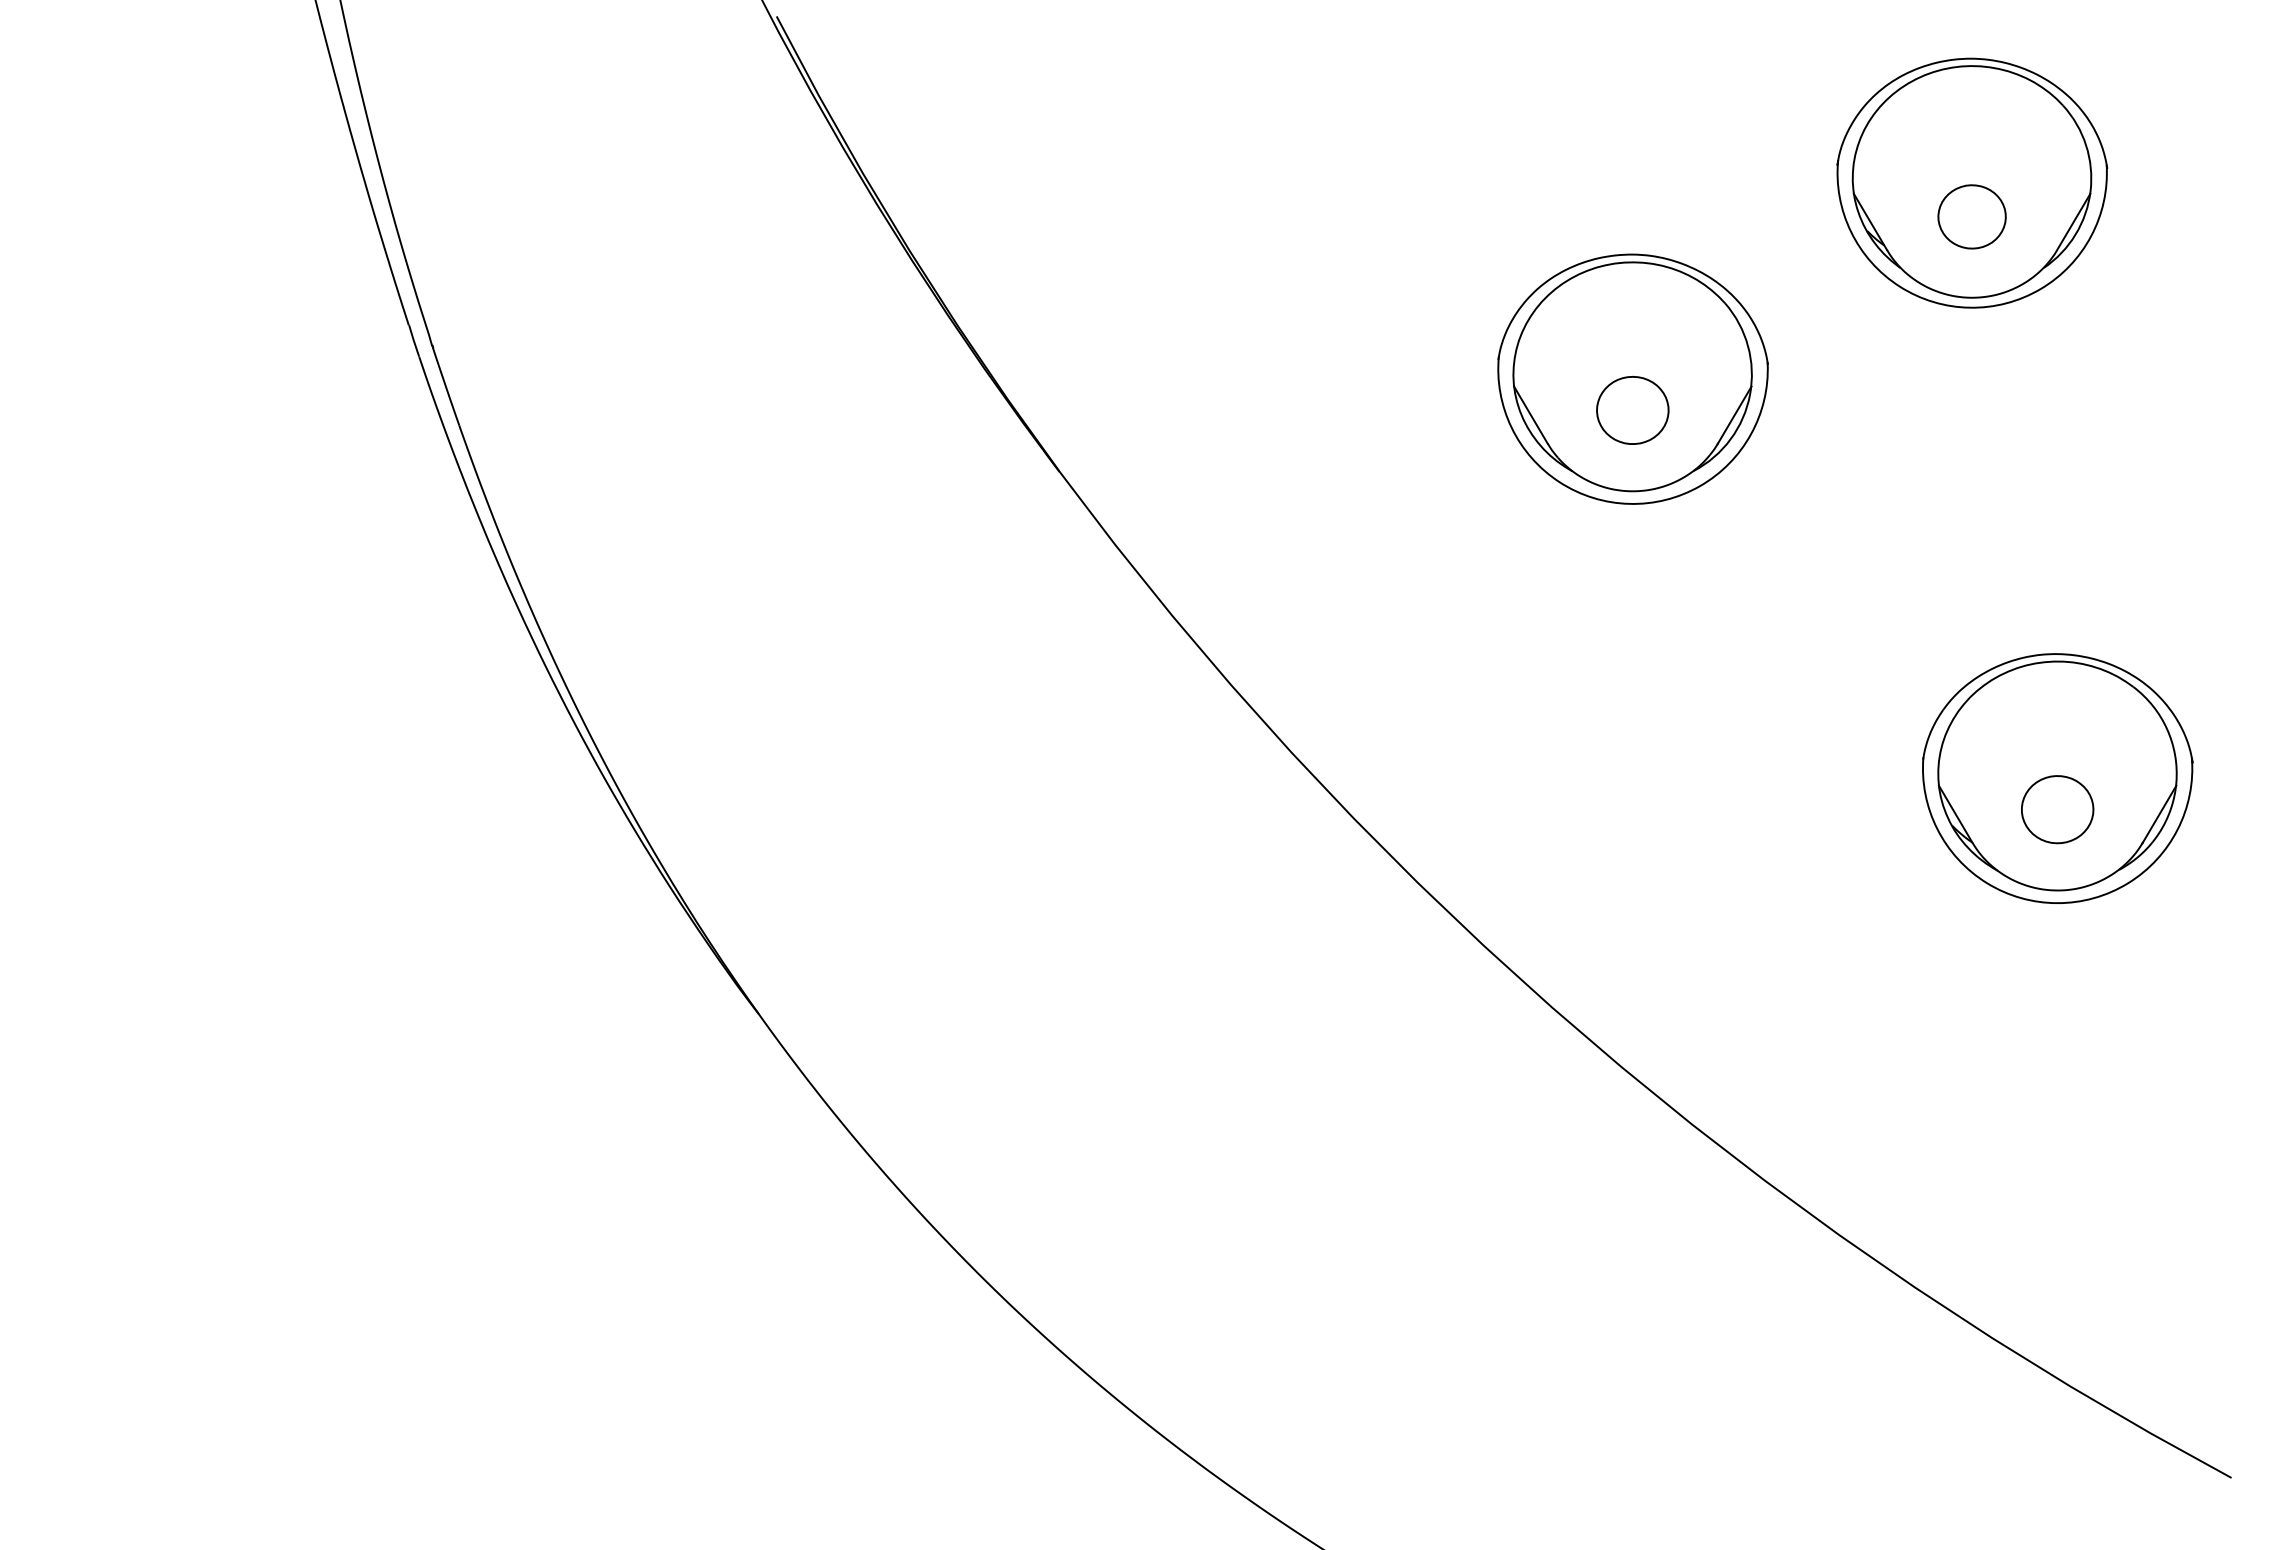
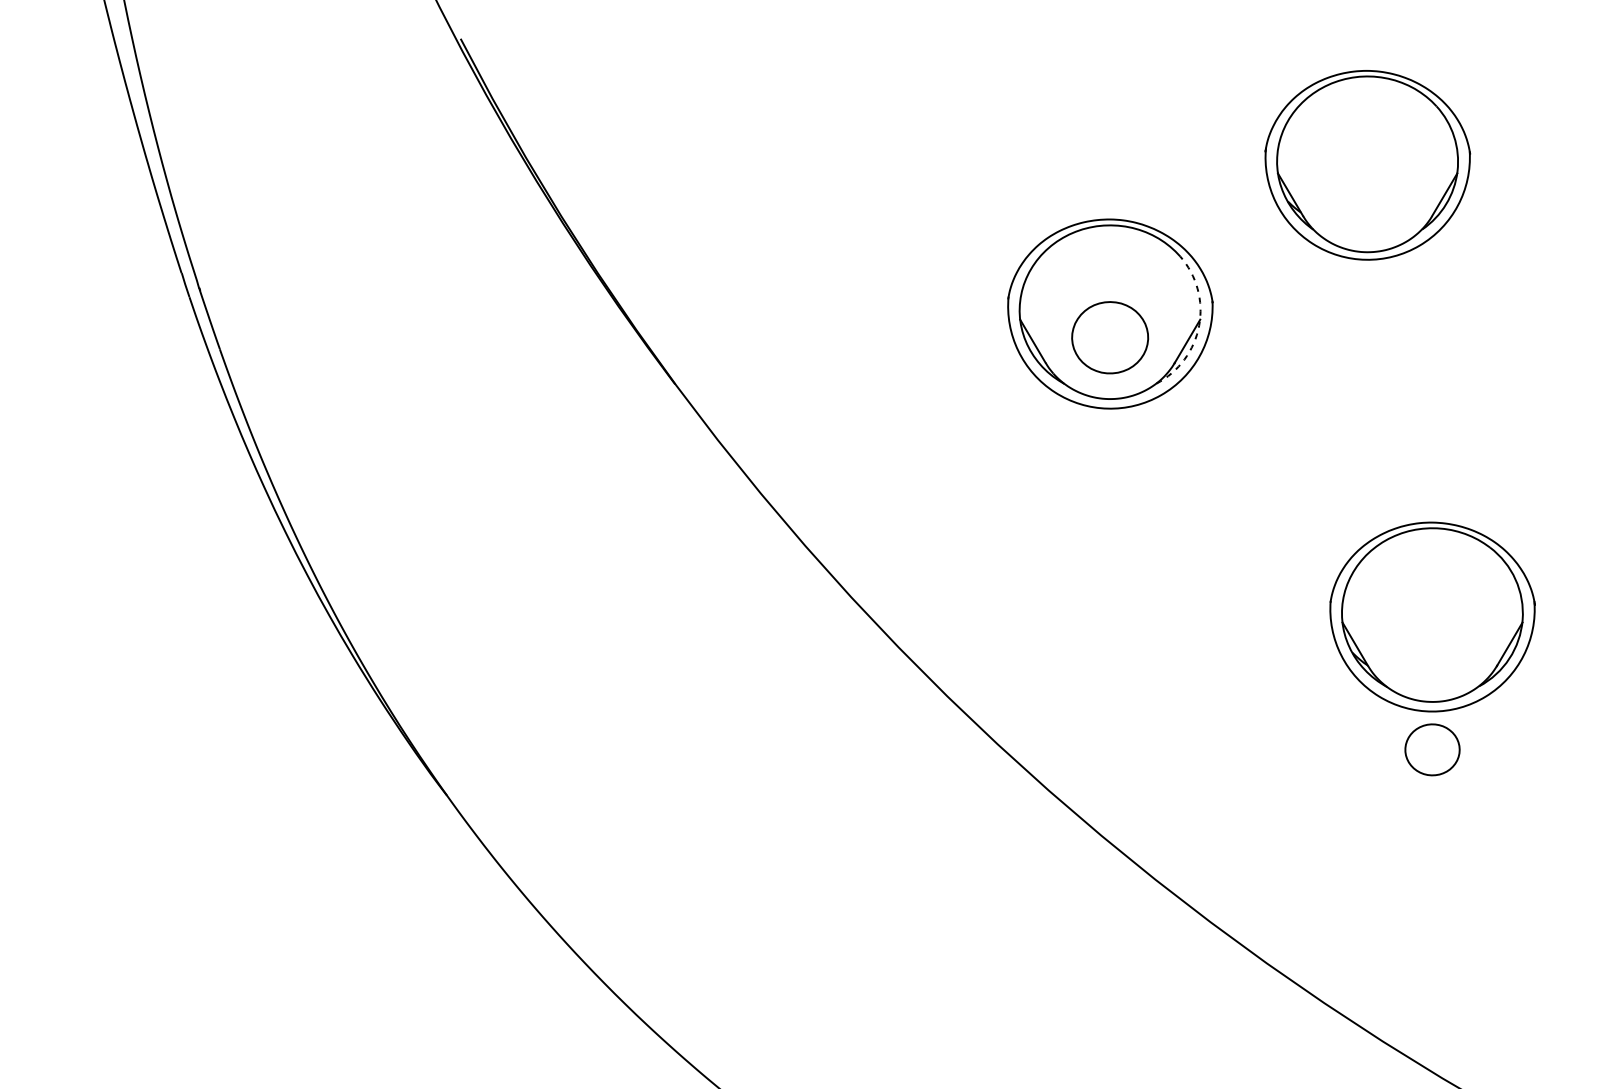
part: (1971, 216) -> (1367, 190), removed
arc: (1750, 394) -> (1199, 325), solid -> dashed
part: (1632, 410) -> (1109, 337), size x1.4
part: (2057, 809) -> (1432, 749), moved

